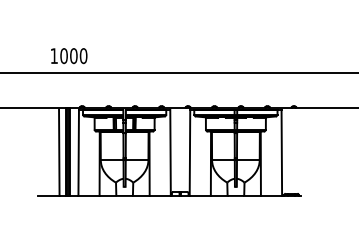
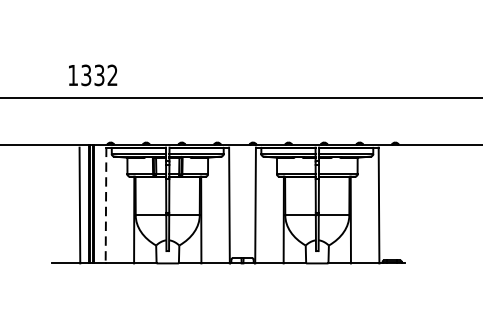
text: (73, 56) -> (99, 75), 1000 -> 1332
line: (78, 153) -> (105, 206), solid -> dashed

